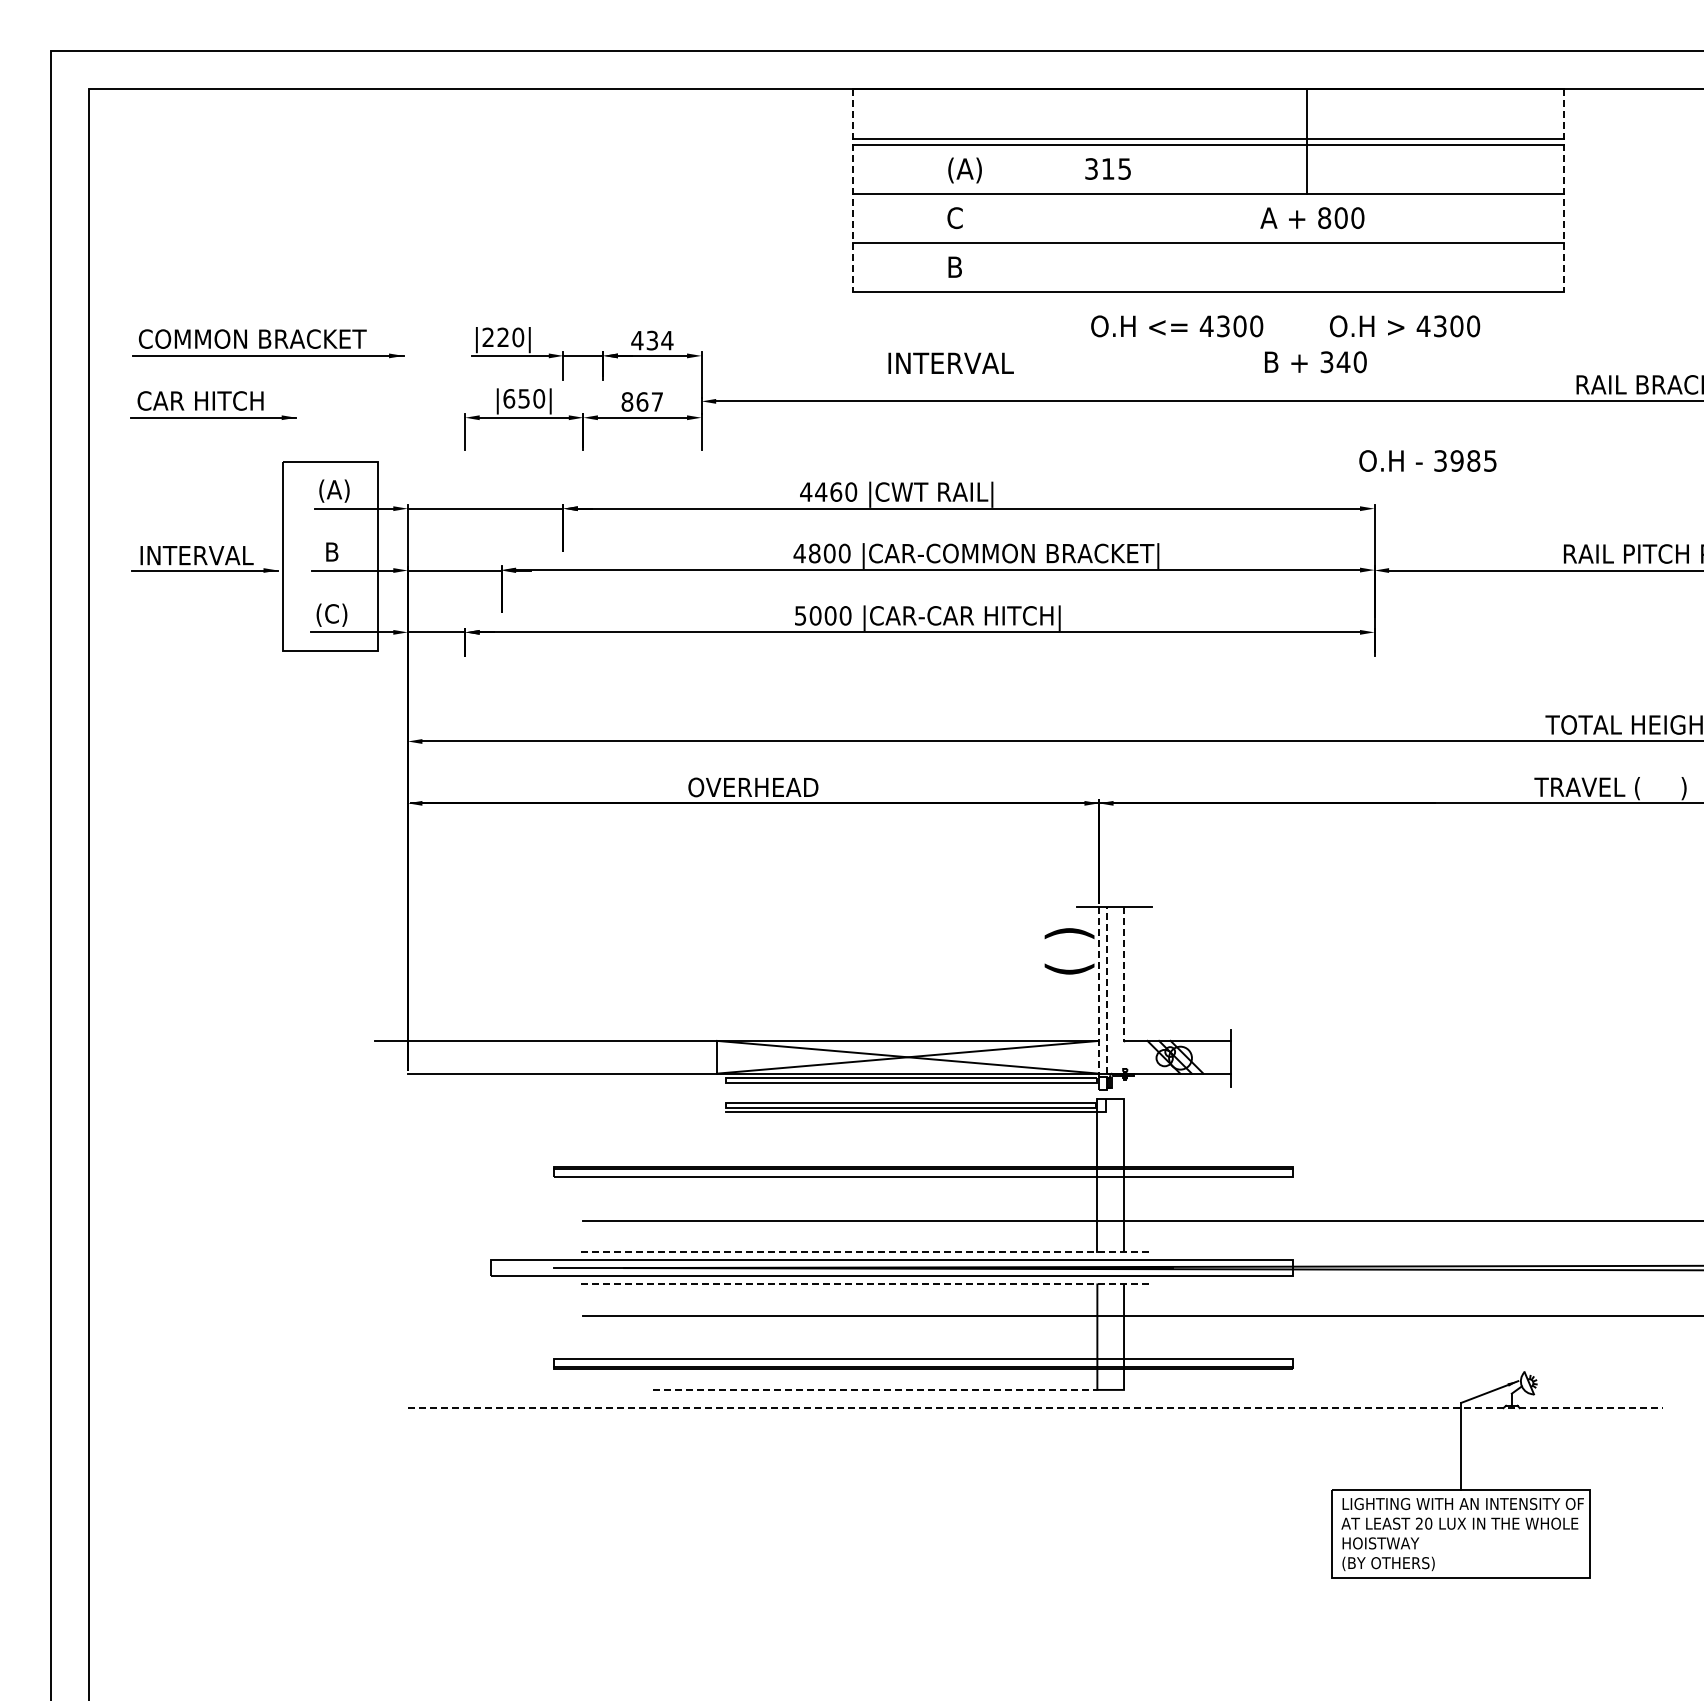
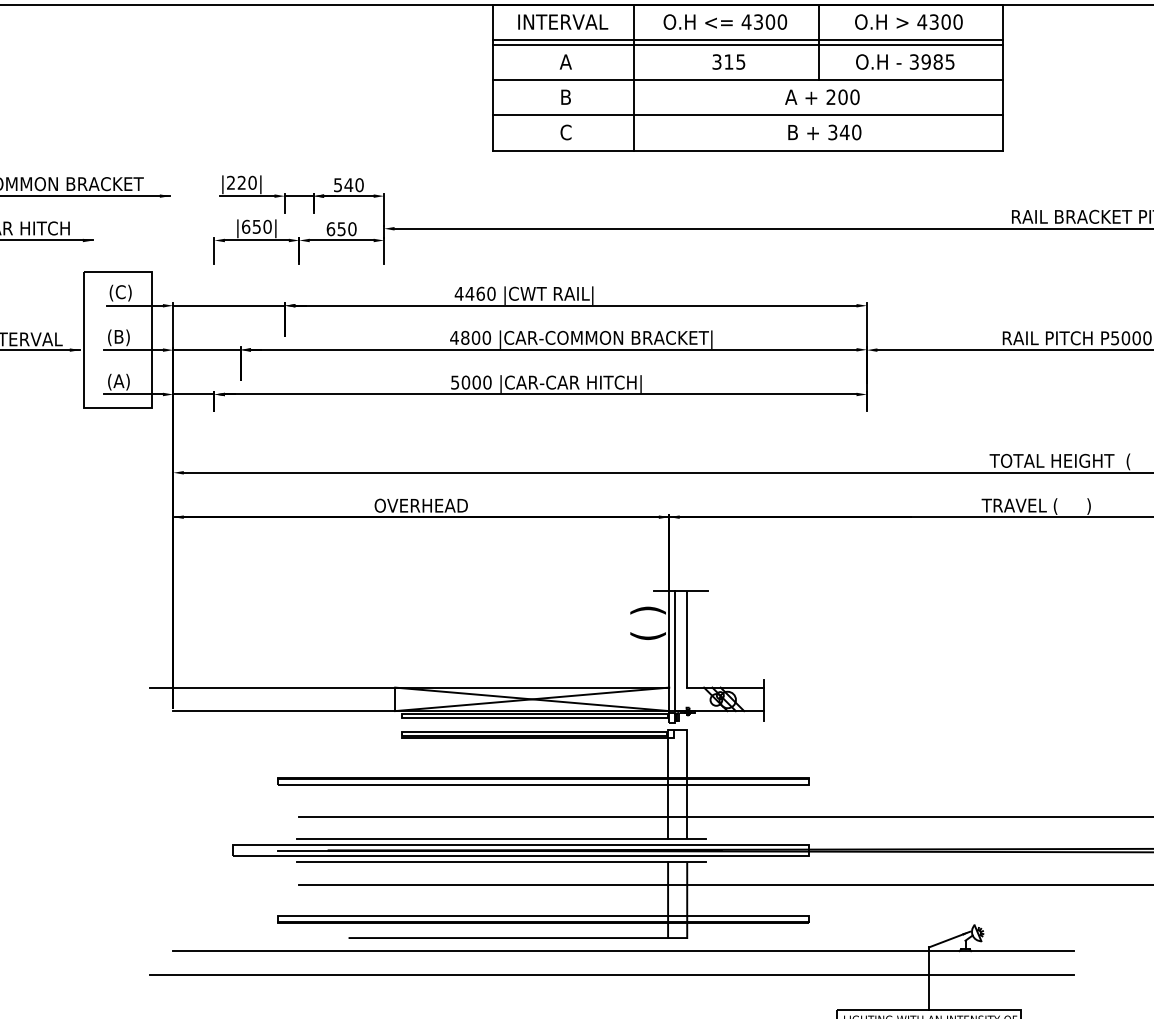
text: (1107, 168) -> (728, 61), moved
text: (963, 170) -> (572, 63), (A) -> A
line: (1049, 190) -> (633, 77), added
line: (853, 191) -> (493, 78), dashed -> solid
line: (1564, 191) -> (1003, 78), dashed -> solid
text: (954, 218) -> (565, 97), C -> B
text: (1324, 218) -> (831, 97), 800 -> 200
text: (954, 267) -> (565, 132), B -> C
text: (1177, 326) -> (725, 22), moved
text: (1405, 326) -> (909, 22), moved
text: (652, 340) -> (348, 185), 434 -> 540
text: (950, 362) -> (562, 21), moved
text: (1315, 362) -> (824, 132), moved
text: (642, 401) -> (341, 228), 867 -> 650
text: (1427, 460) -> (904, 61), moved
text: (334, 491) -> (120, 293), (A) -> (C)
text: (331, 552) -> (118, 337), B -> (B)
text: (331, 615) -> (118, 382), (C) -> (A)
line: (1123, 974) -> (686, 639), dashed -> solid
line: (1107, 989) -> (675, 650), dashed -> solid
line: (1099, 992) -> (669, 652), dashed -> solid
line: (865, 1251) -> (501, 838), dashed -> solid
line: (865, 1284) -> (501, 862), dashed -> solid
line: (875, 1389) -> (508, 937), dashed -> solid
line: (1035, 1408) -> (623, 951), dashed -> solid
line: (1018, 1440) -> (611, 974), added

